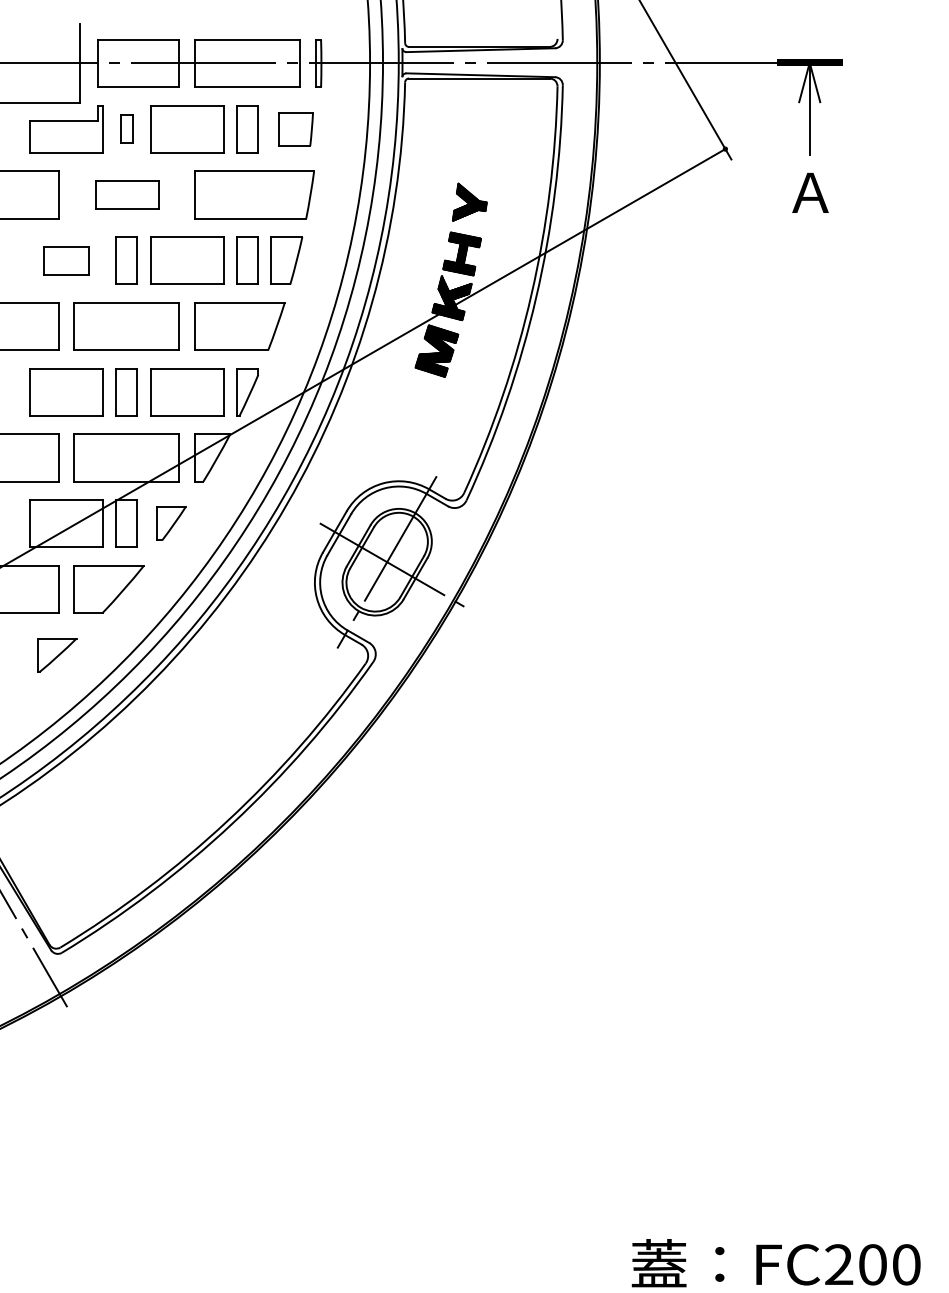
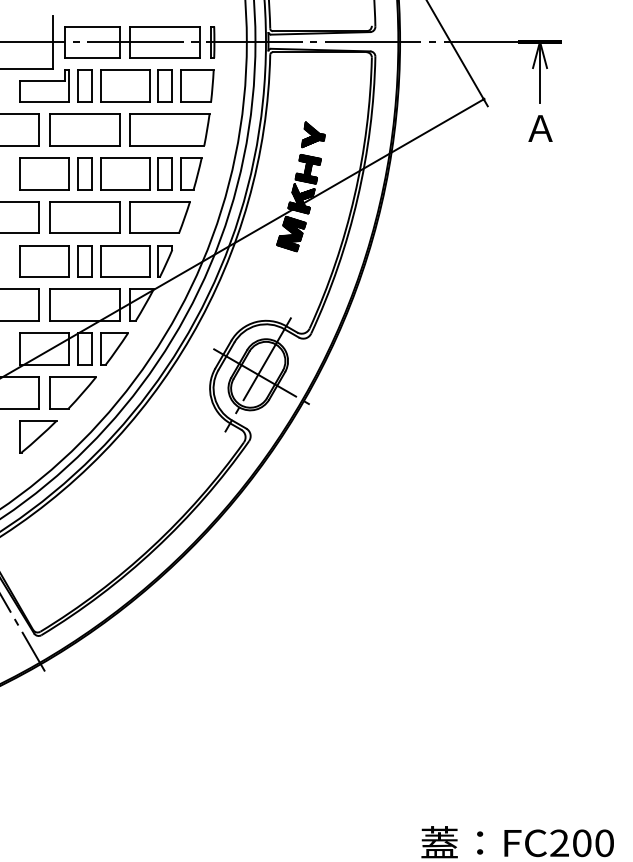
part: (126, 128) -> (84, 85), size x1.67
part: (296, 128) -> (197, 85), size x1.43
part: (126, 194) -> (84, 129), size x1.67
part: (66, 260) -> (44, 173), size x1.67
part: (171, 522) -> (114, 348), size x1.43
part: (57, 654) -> (38, 436), size x1.43

